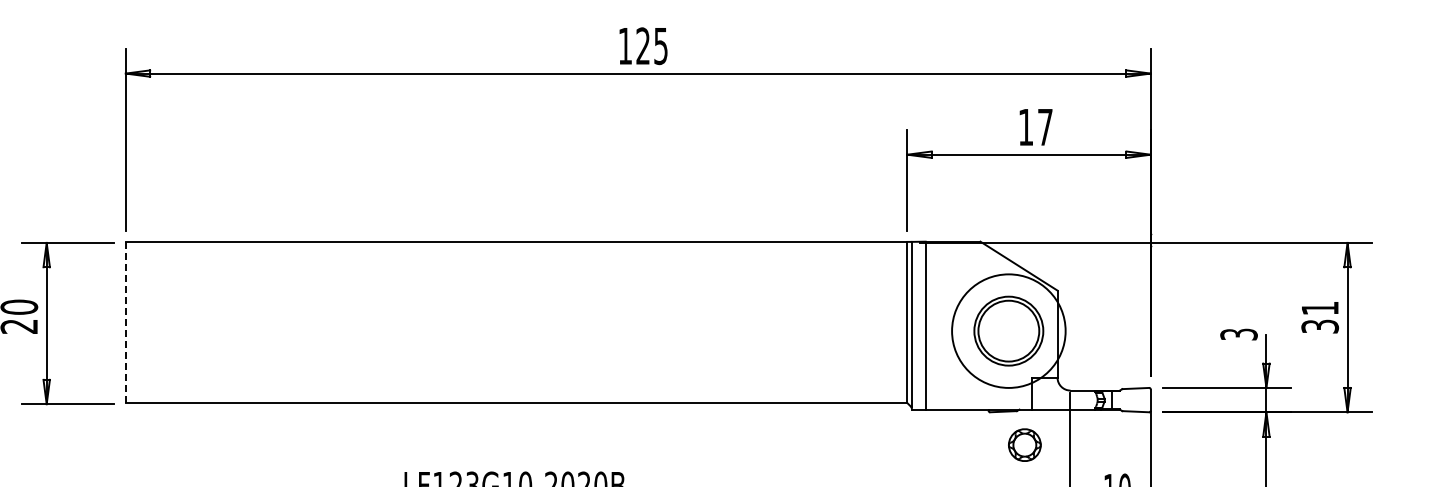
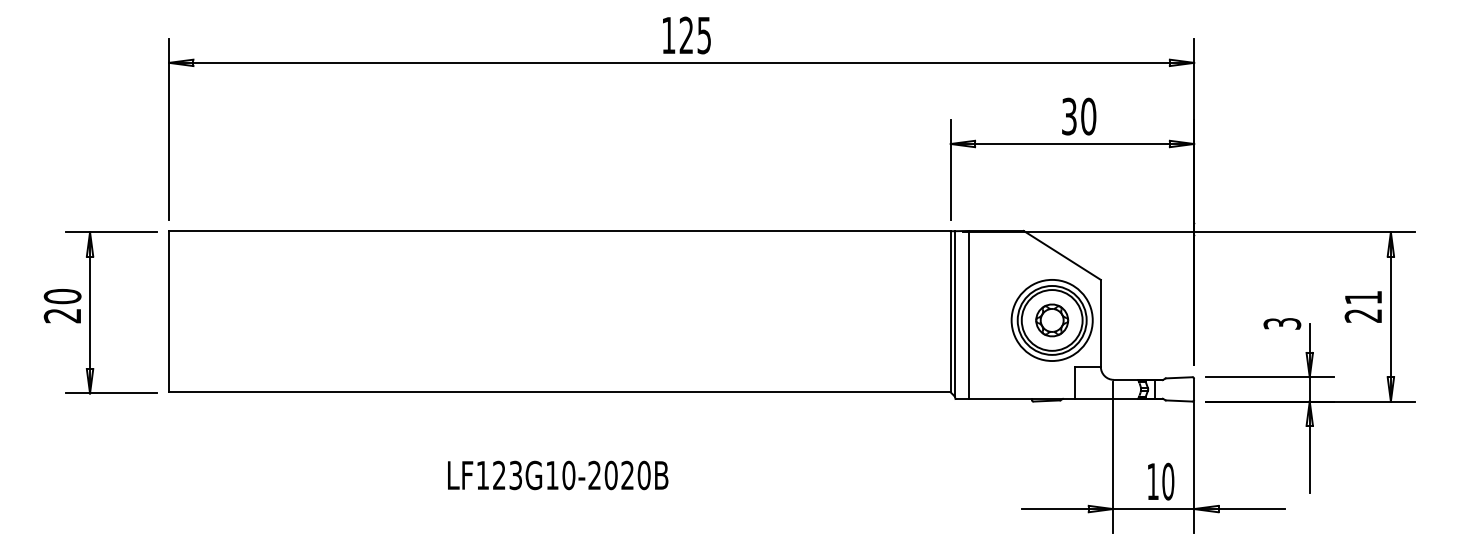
text: (1036, 127) -> (1079, 116), 17 -> 30
line: (126, 322) -> (169, 311), dashed -> solid
text: (1320, 326) -> (1363, 315), 31 -> 21
circle: (1008, 331) -> (1051, 320), size x0.71
part: (1025, 445) -> (1052, 320), moved

